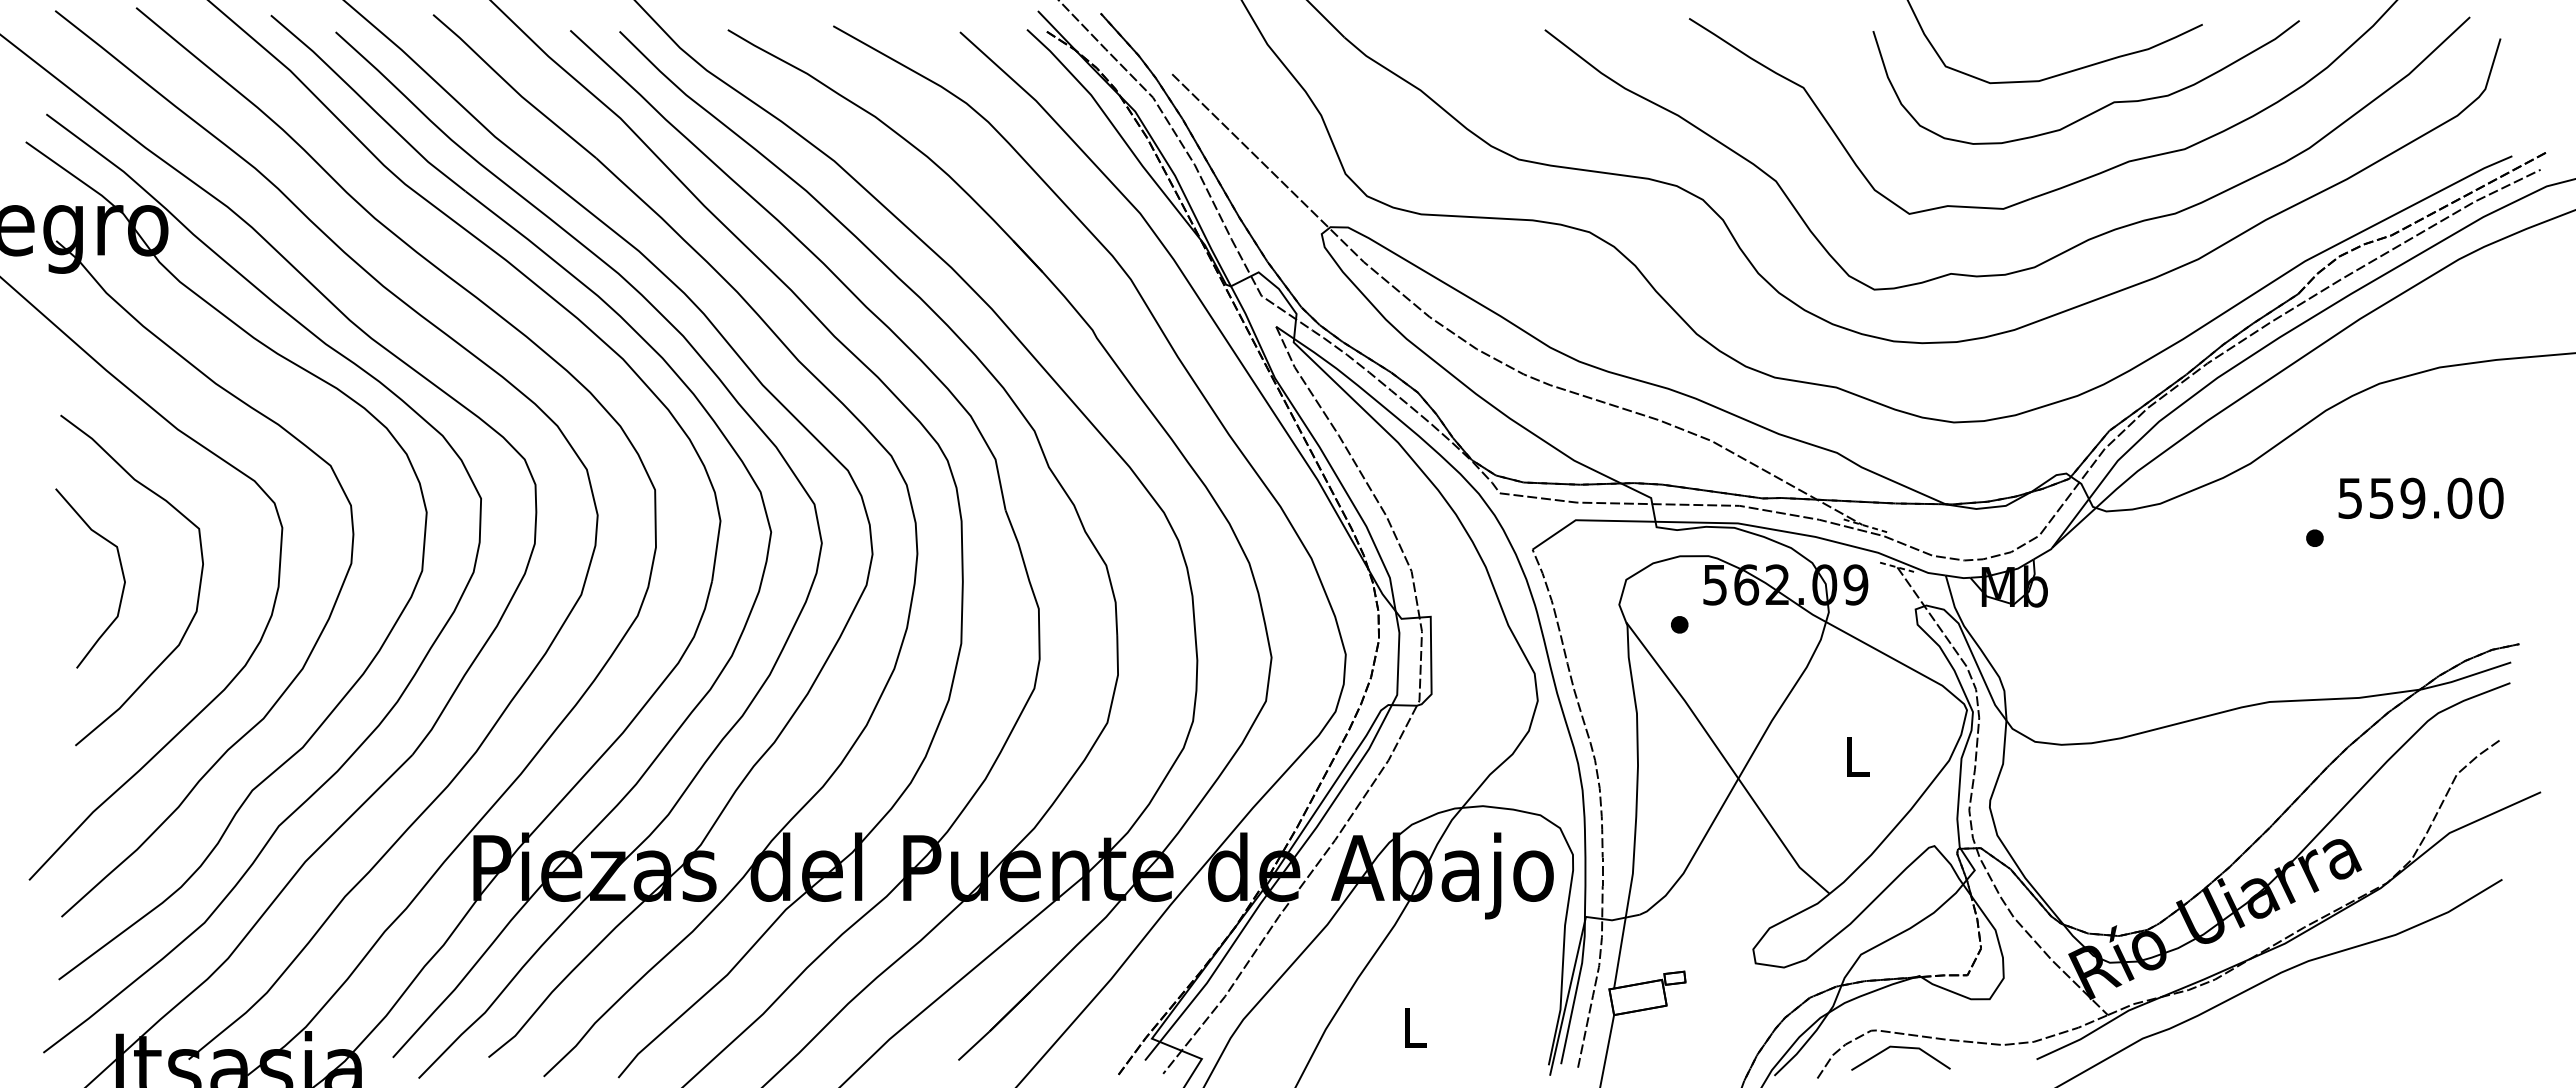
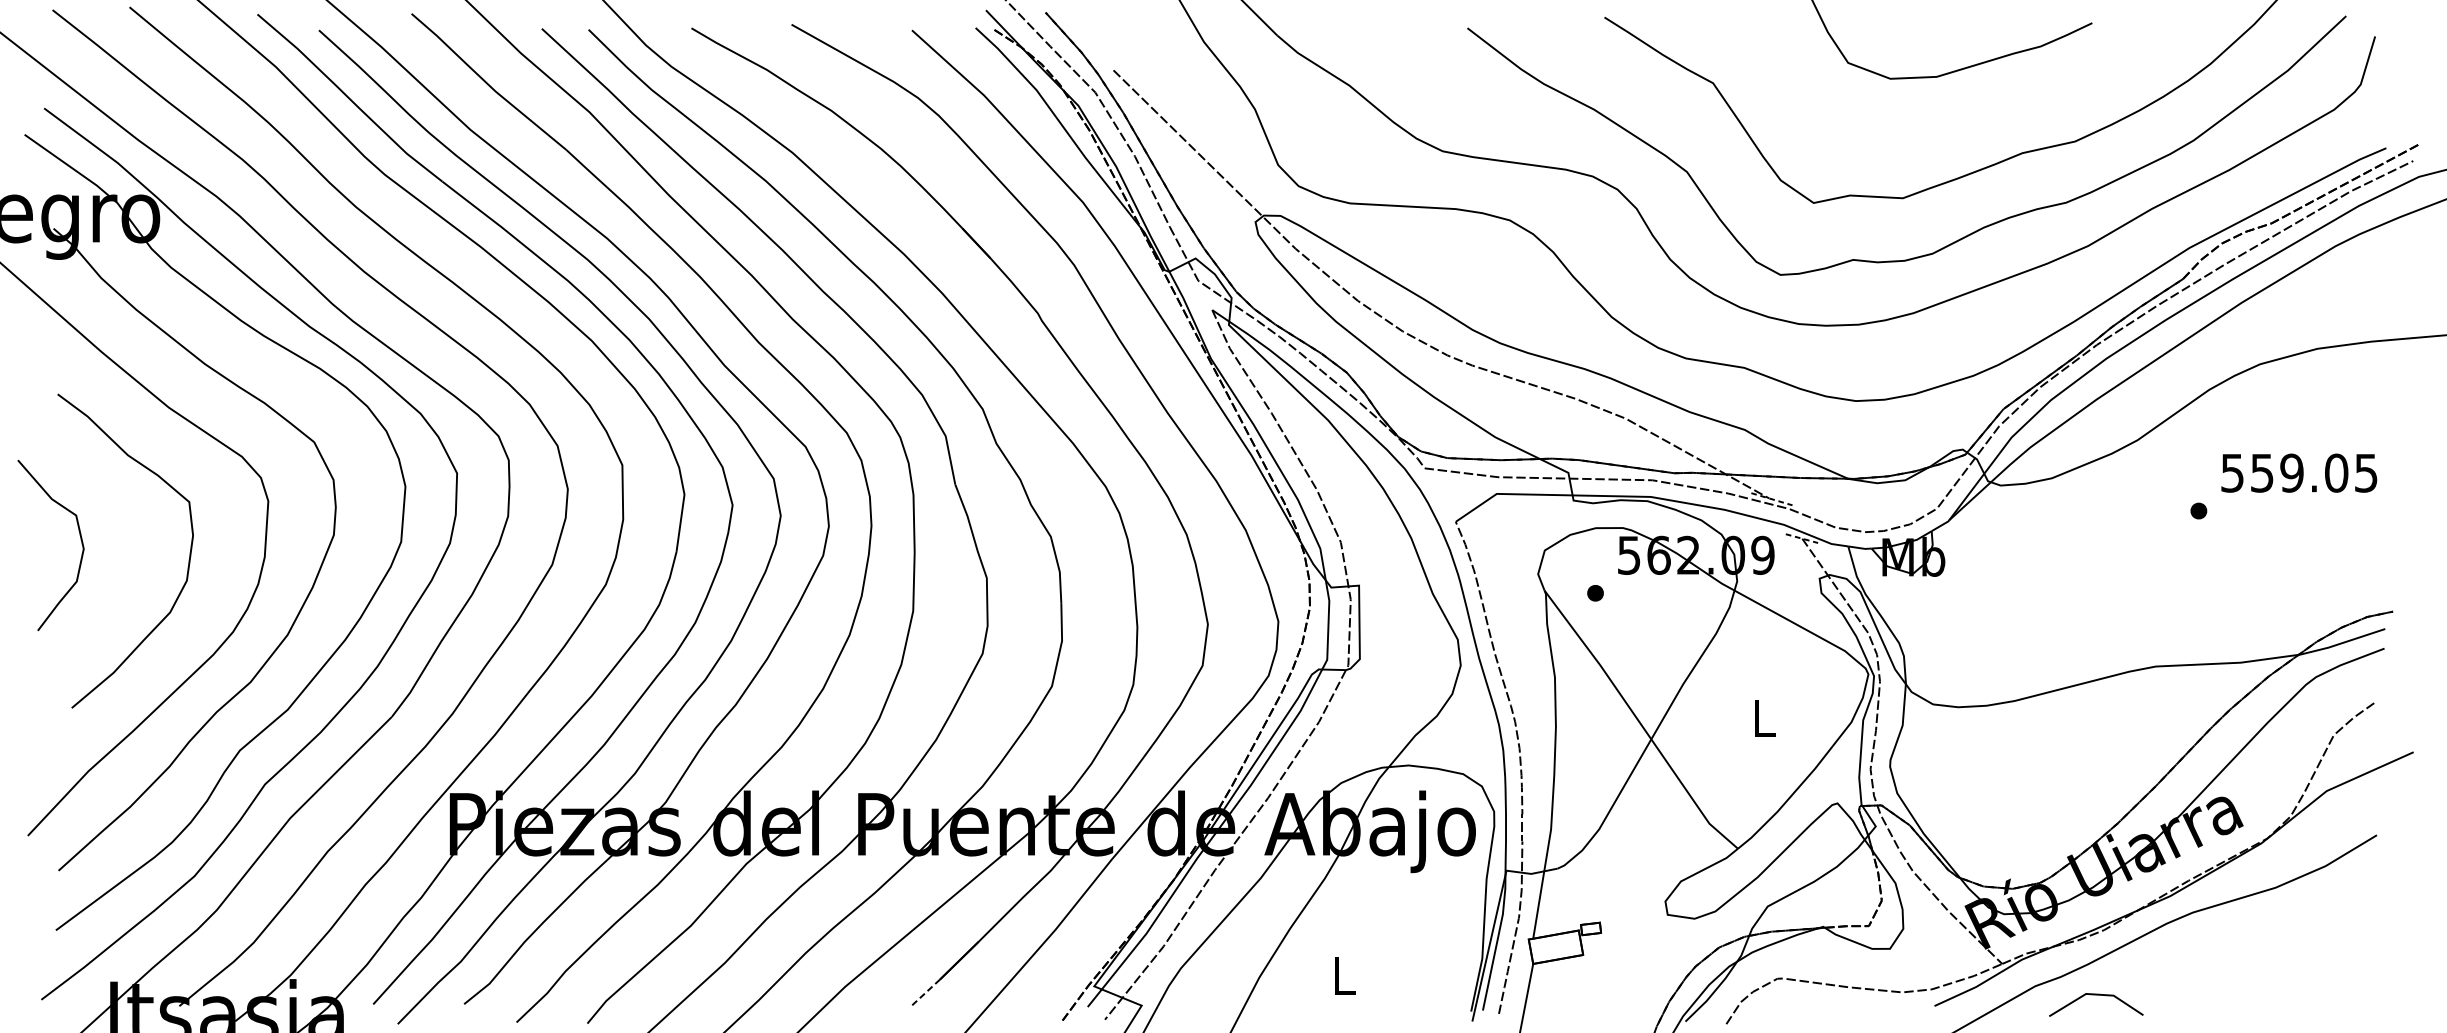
curve: (2099, 108) -> (1994, 102), removed
text: (2491, 498) -> (2366, 473), 559.00 -> 559.05
curve: (121, 571) -> (80, 538), moved
line: (973, 1046) -> (924, 993), solid -> dashed
line: (1900, 1048) -> (2095, 995), moved

